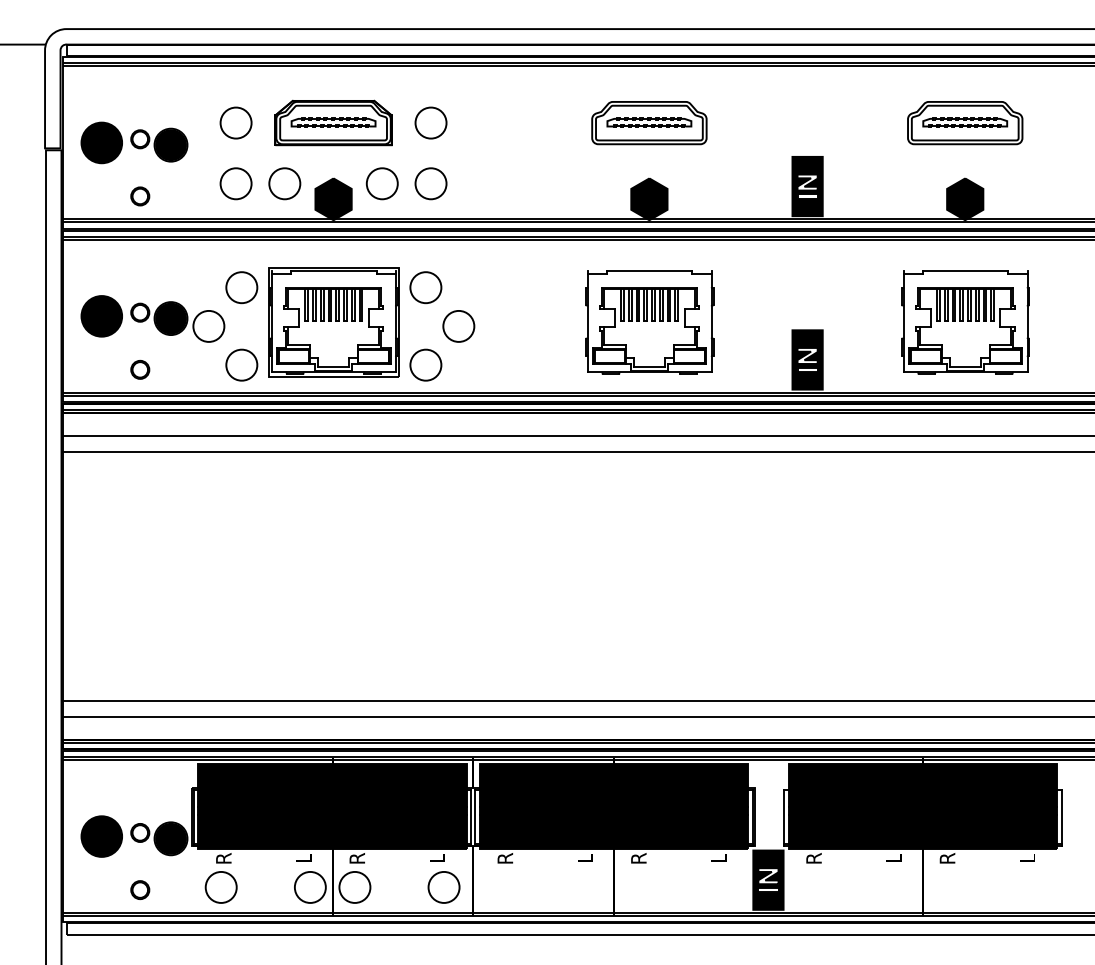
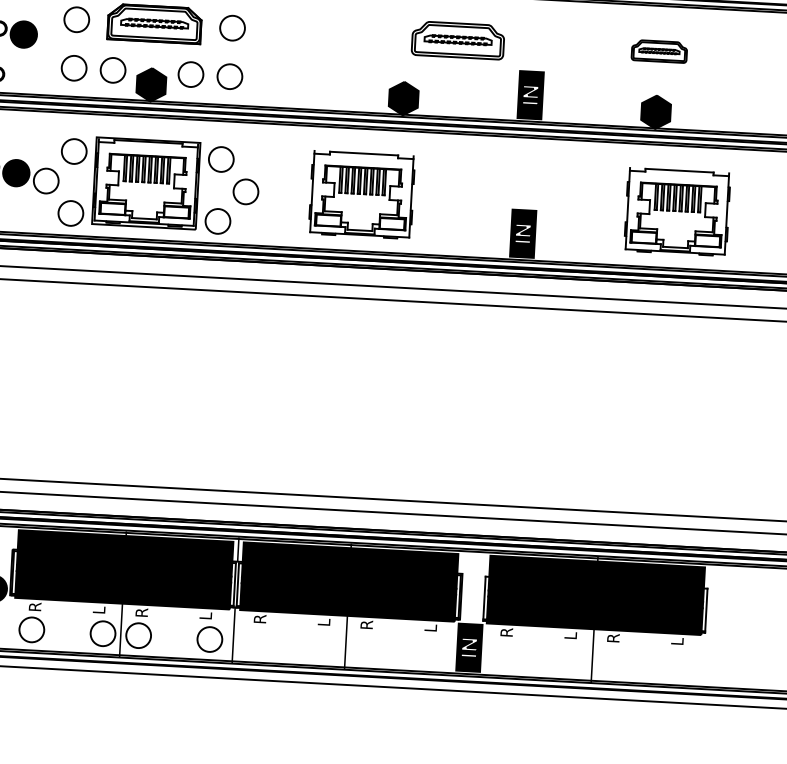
part: (649, 123) -> (458, 40), moved
part: (965, 123) -> (659, 51), size x0.6
part: (649, 322) -> (361, 195), moved
part: (965, 322) -> (677, 212), moved

